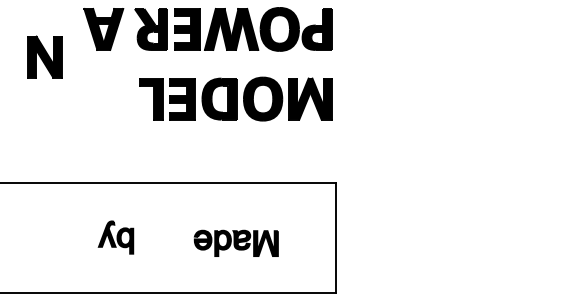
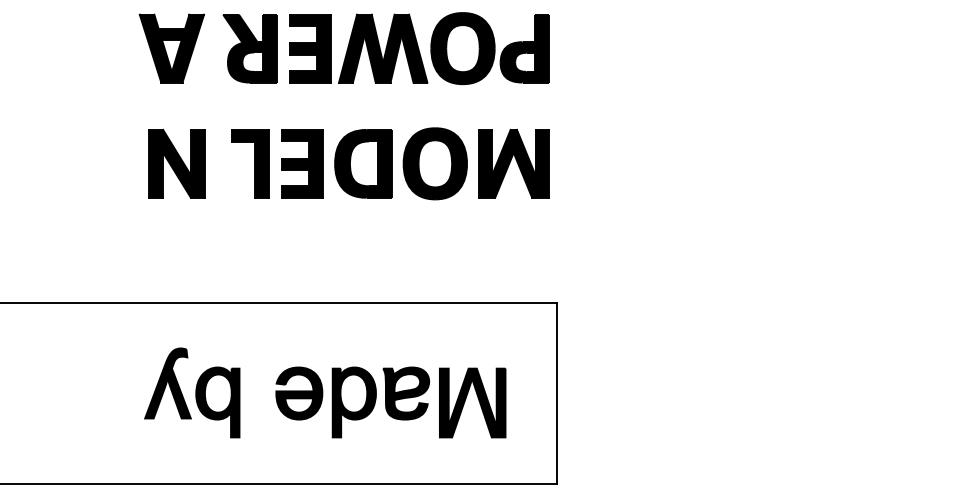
part: (44, 56) -> (176, 162), moved
part: (115, 237) -> (191, 392), size x1.67
part: (236, 243) -> (391, 402), size x1.67

